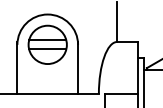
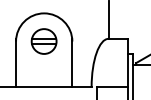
part: (46, 44) -> (43, 41), size x0.7

